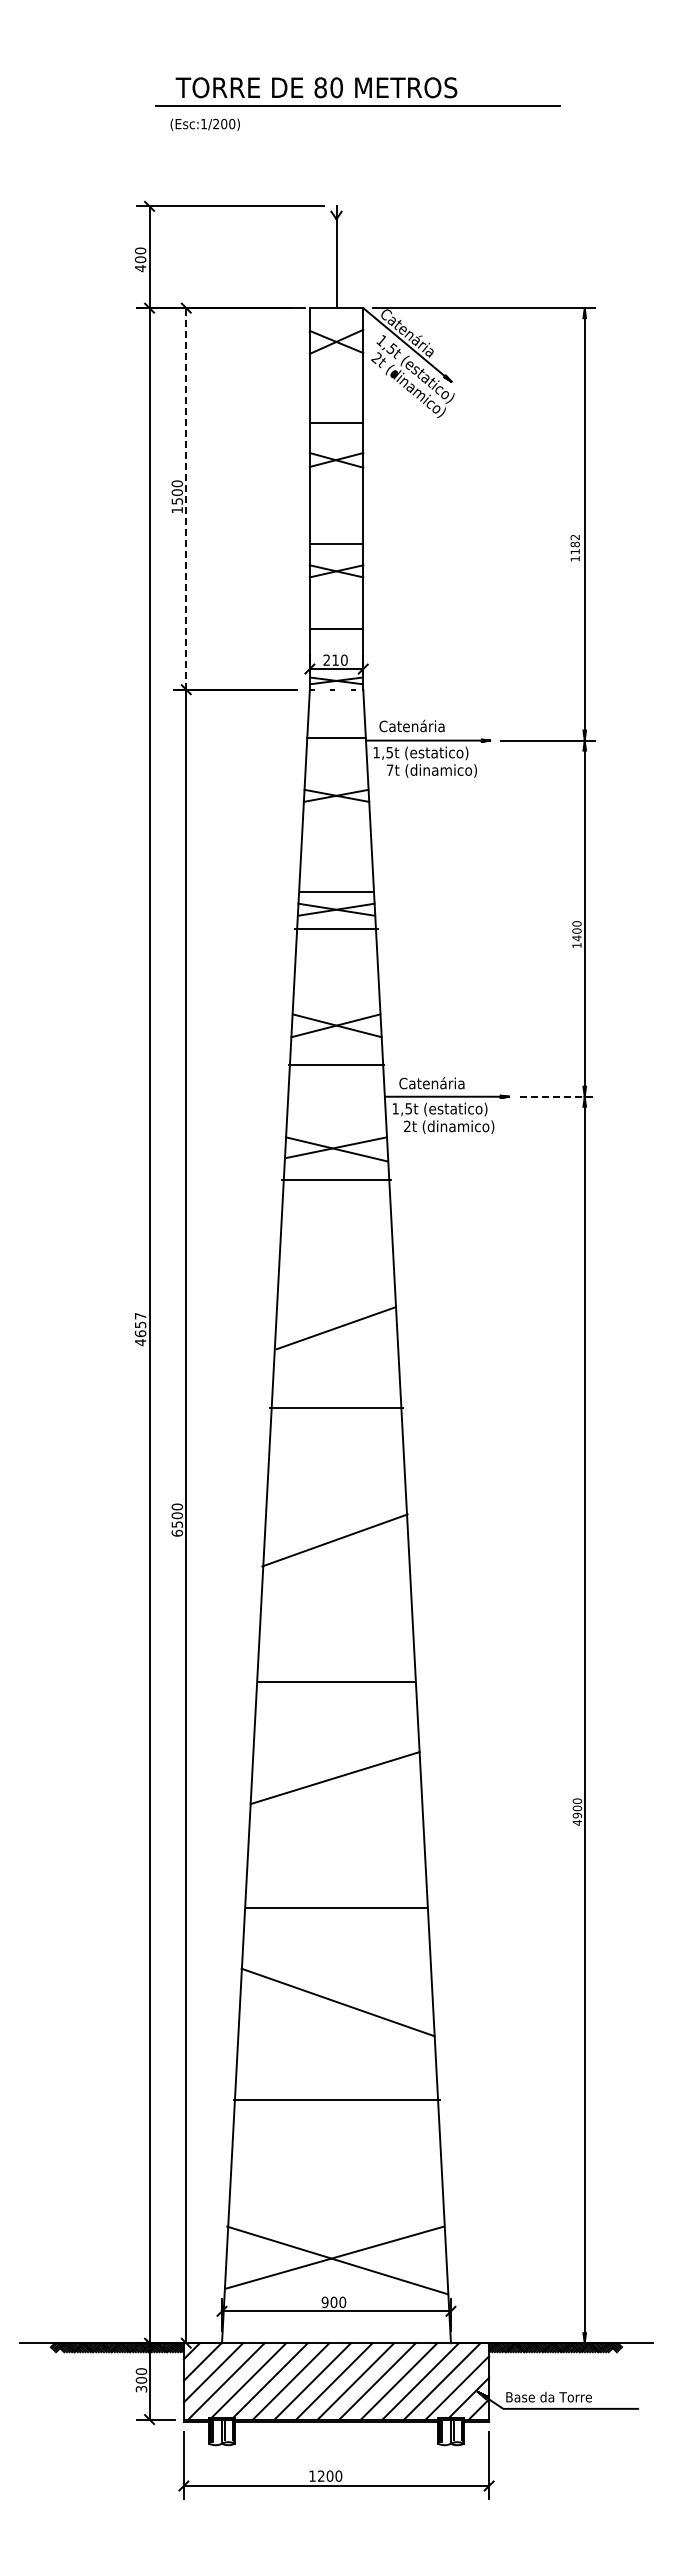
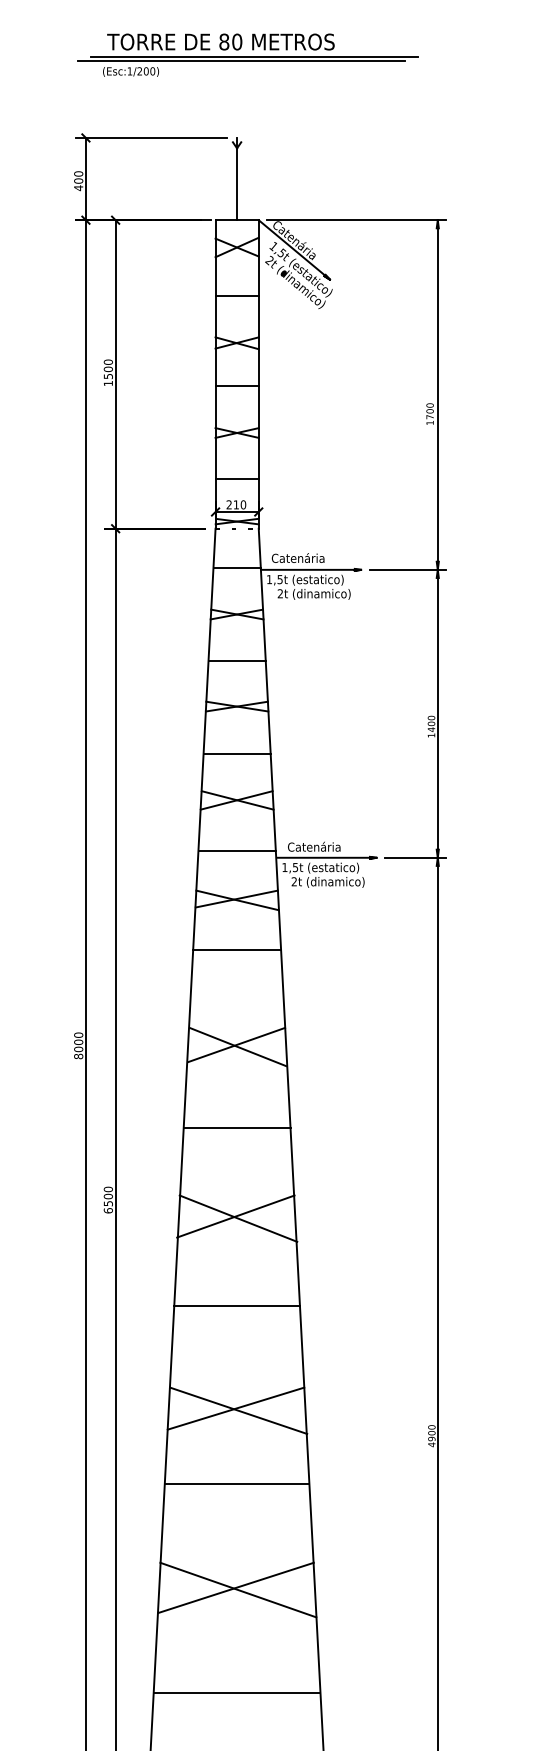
line: (341, 111) -> (241, 61), added
line: (336, 423) -> (237, 295), moved
line: (186, 498) -> (115, 374), dashed -> solid
line: (336, 543) -> (237, 386), moved
text: (574, 544) -> (429, 411), 1182 -> 1700
text: (389, 769) -> (279, 593), 7t -> 2t
line: (336, 892) -> (237, 661), moved
line: (336, 929) -> (237, 754), moved
line: (336, 1065) -> (237, 851), moved
line: (557, 1096) -> (415, 857), dashed -> solid
line: (336, 1179) -> (237, 949), moved
text: (140, 1329) -> (78, 1045), 4657 -> 8000
line: (337, 1330) -> (237, 1046), added
line: (336, 1407) -> (237, 1127), moved
line: (337, 1542) -> (237, 1218), added
line: (336, 1682) -> (237, 1306), moved
line: (338, 1780) -> (238, 1410), added
line: (336, 1907) -> (237, 1484), moved
line: (334, 1999) -> (235, 1587), added
line: (336, 2099) -> (237, 1692), moved

